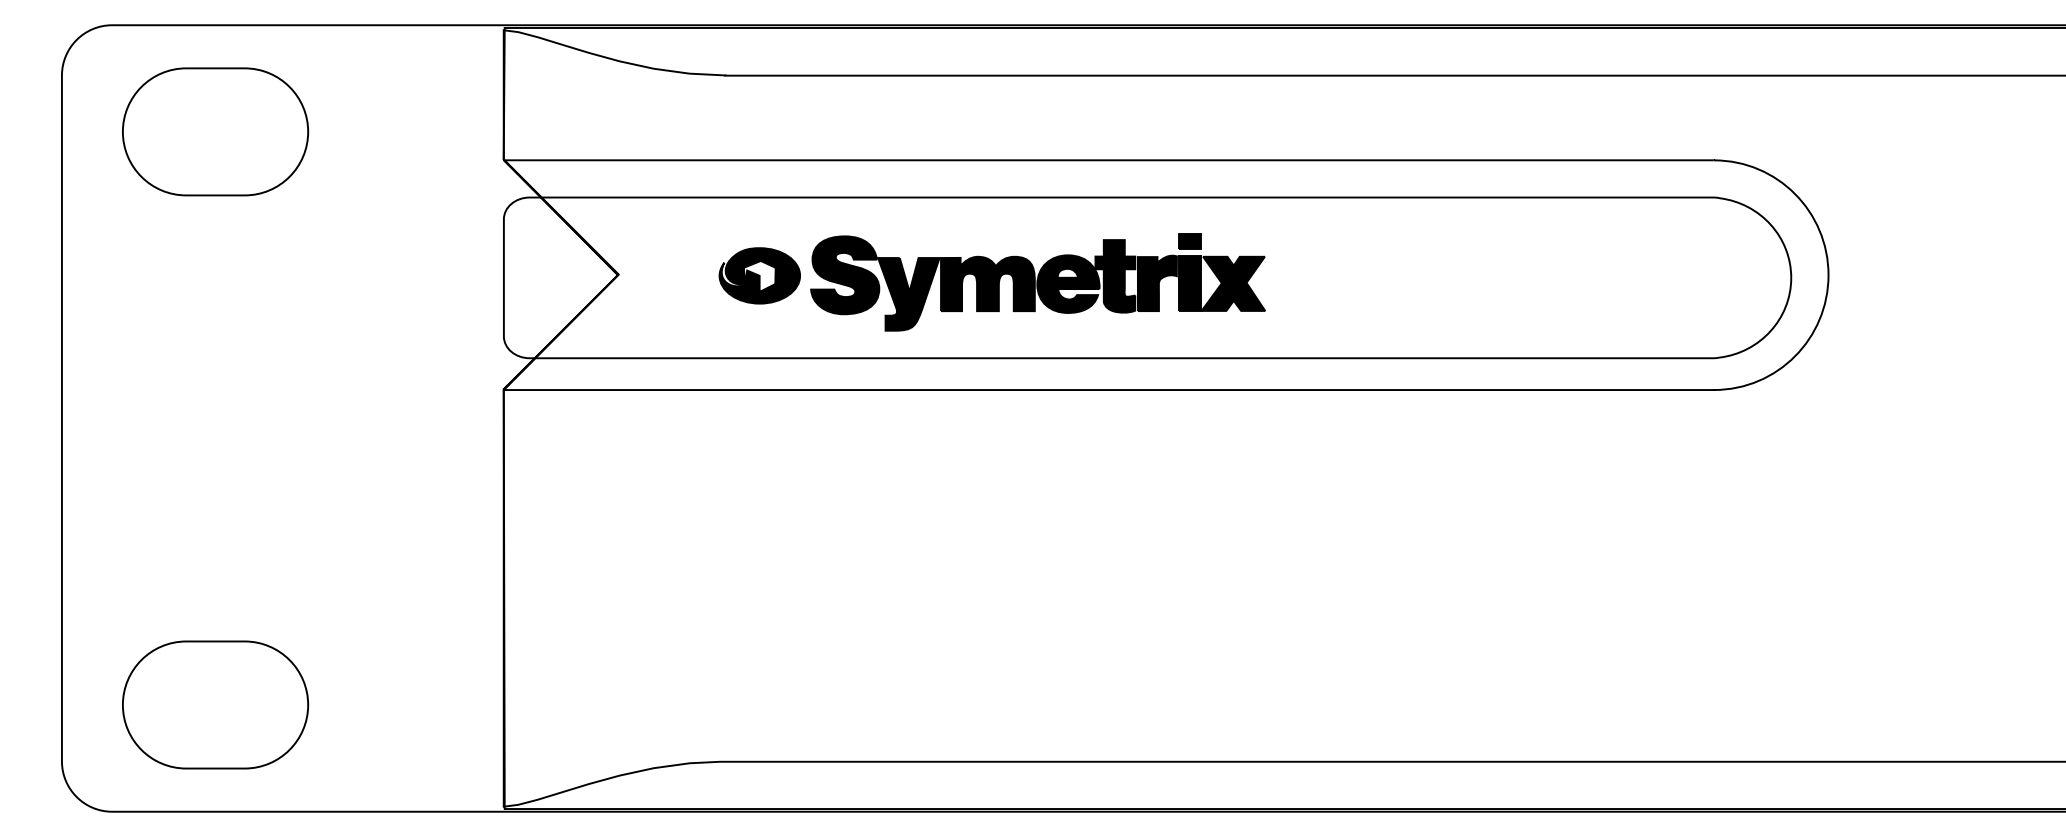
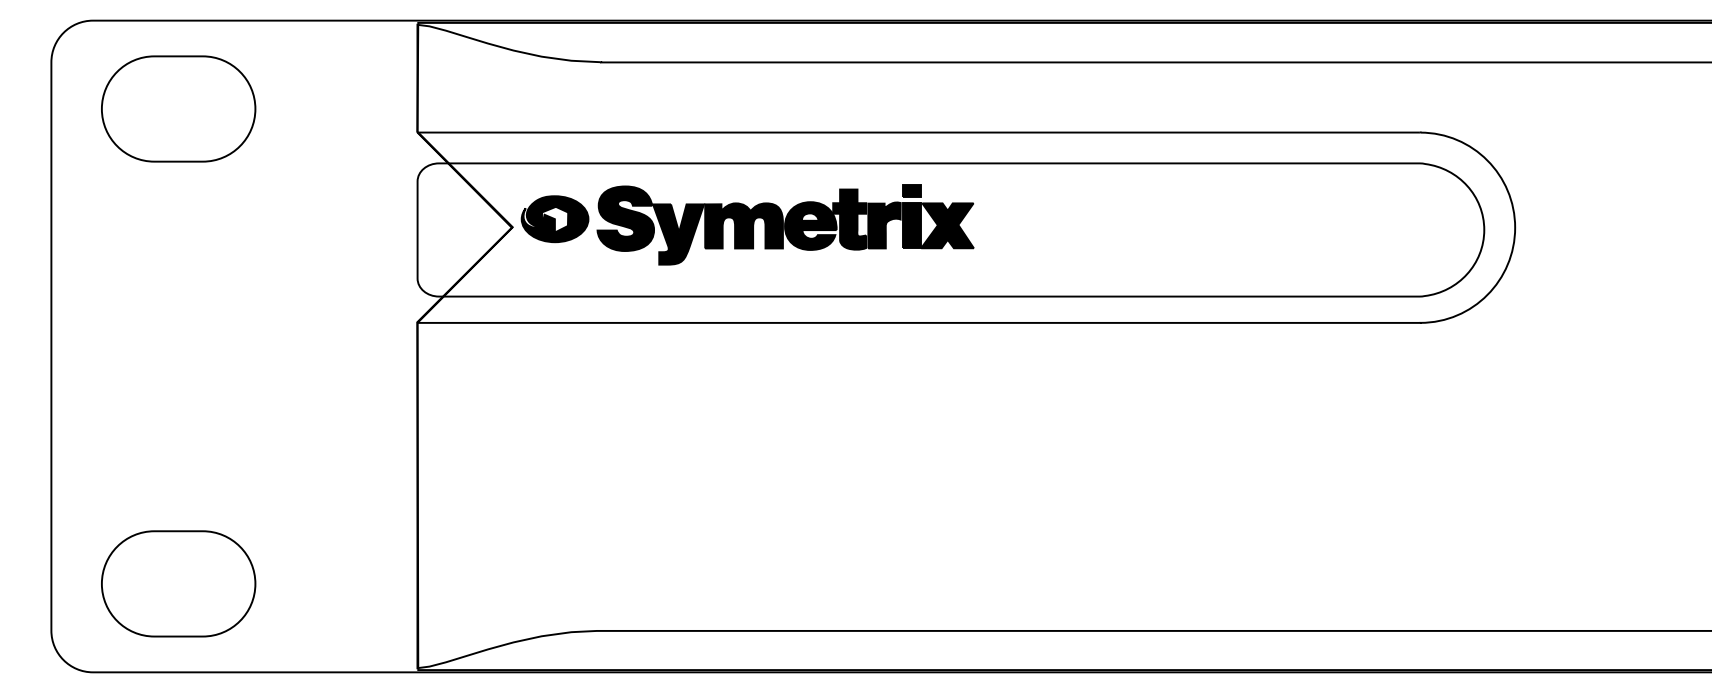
part: (991, 282) -> (747, 224), moved

